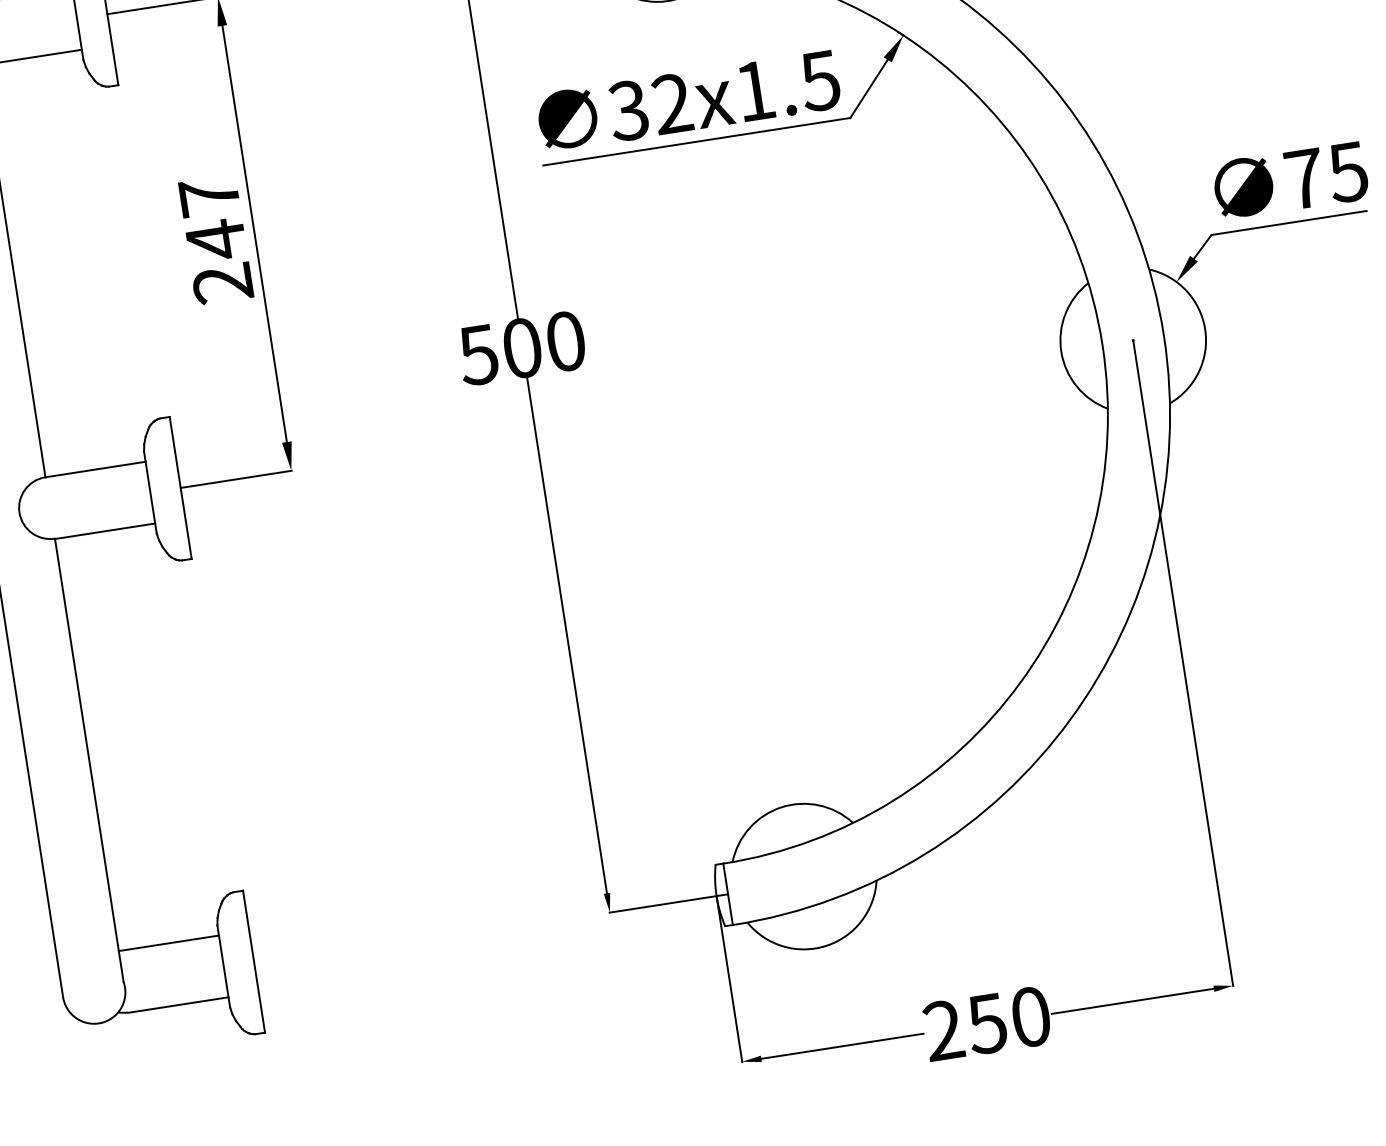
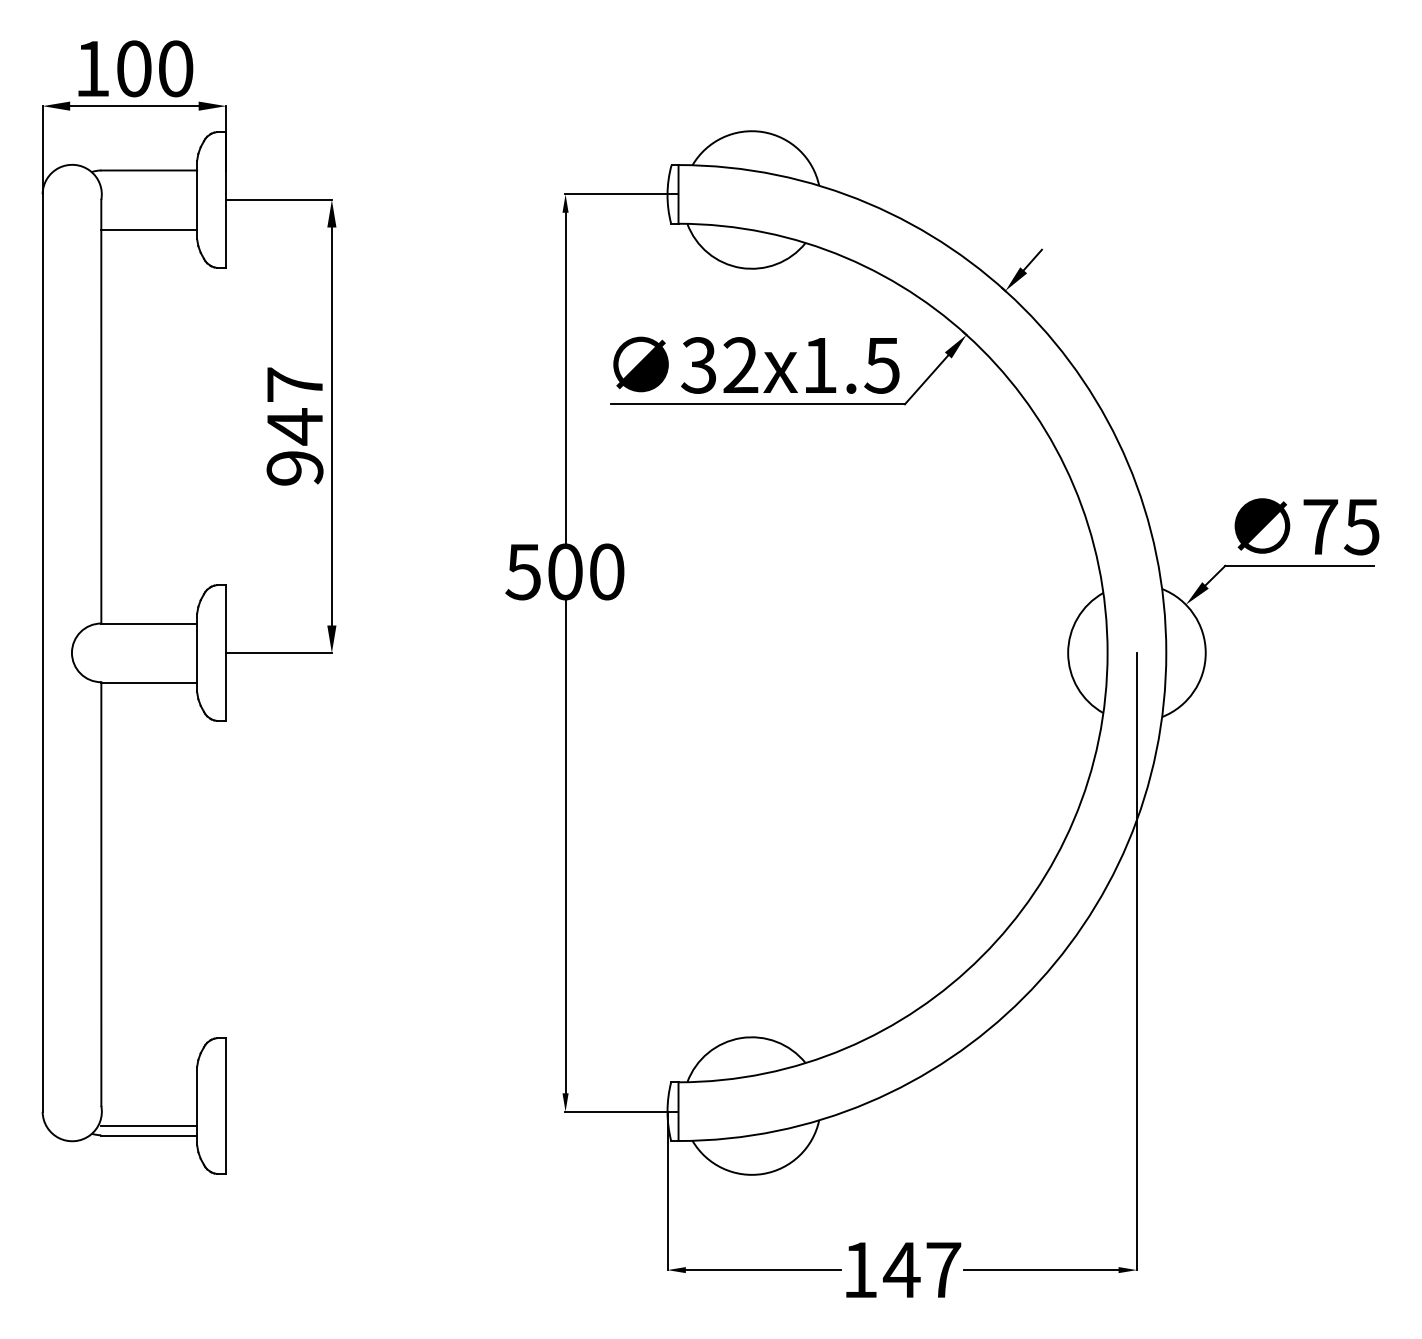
text: (222, 283) -> (294, 468), 247 -> 947
line: (169, 943) -> (149, 1125), moved
text: (987, 1023) -> (902, 1269), 250 -> 147

